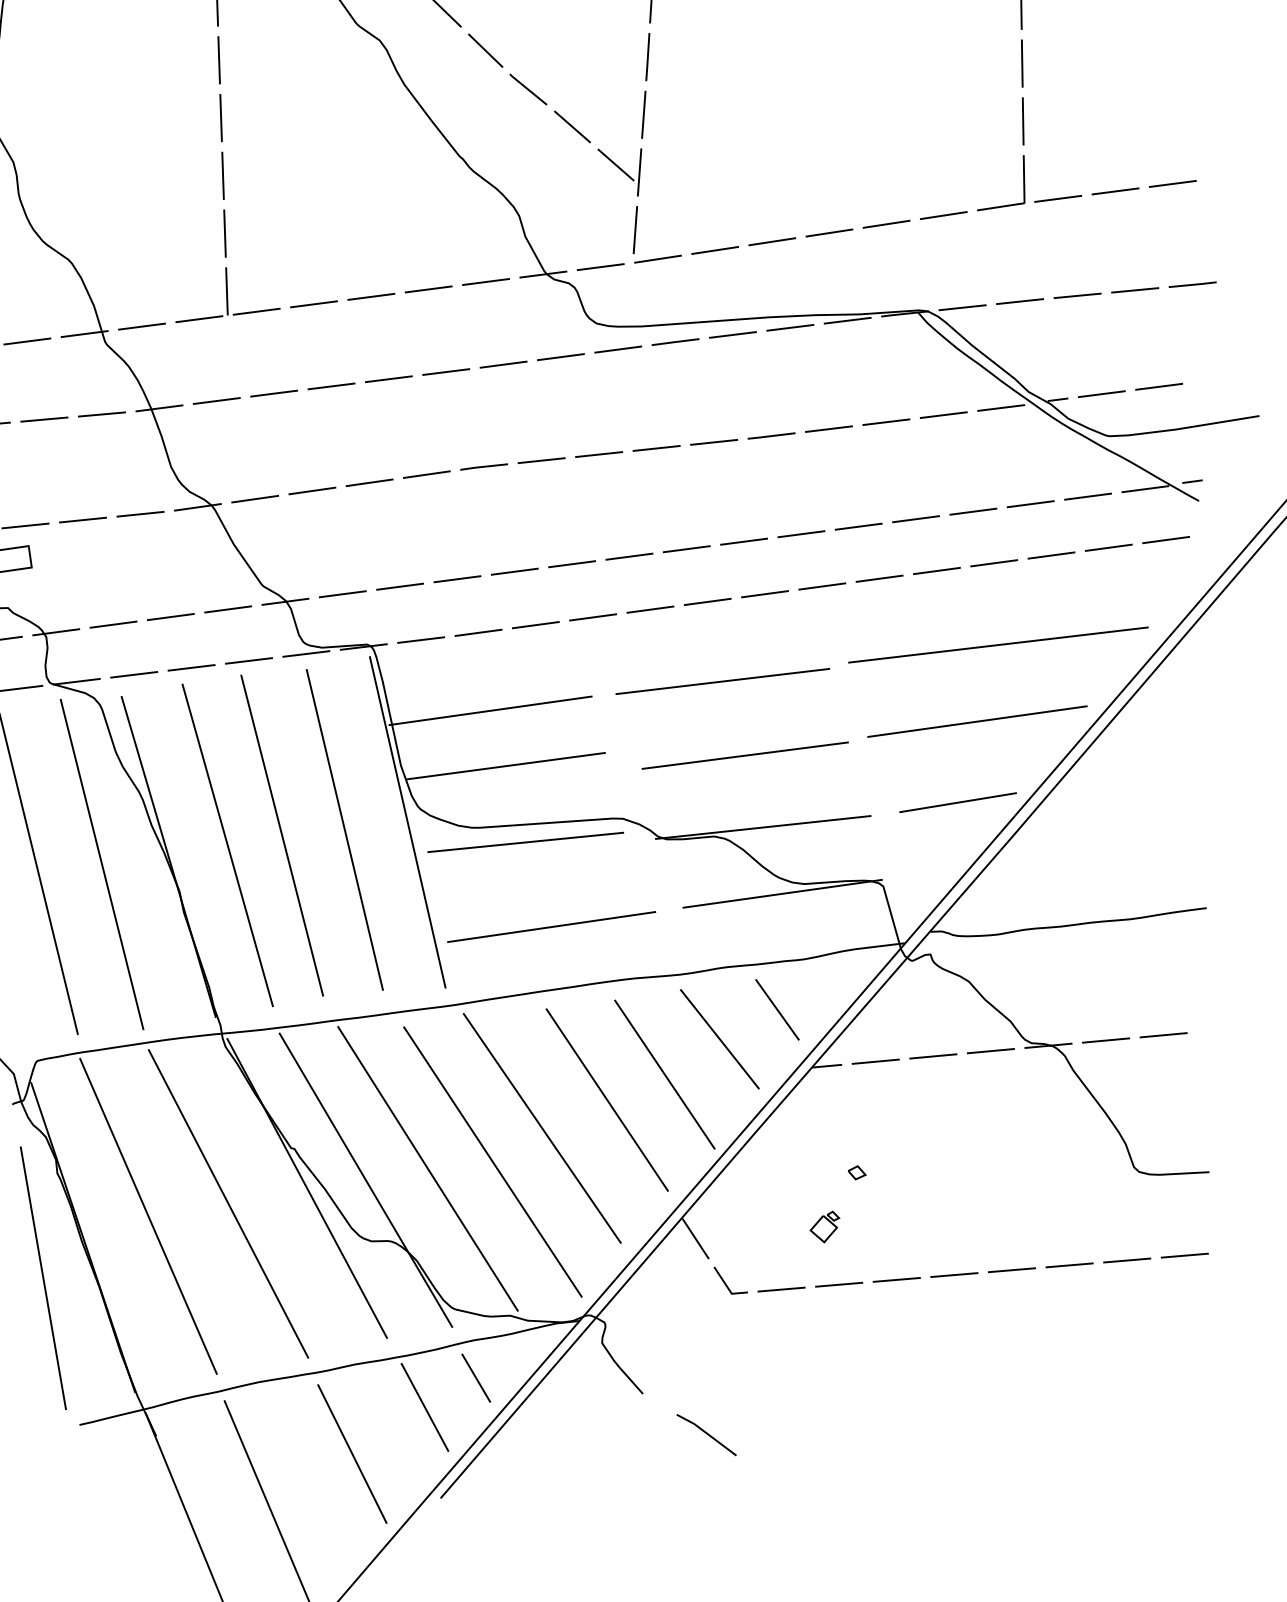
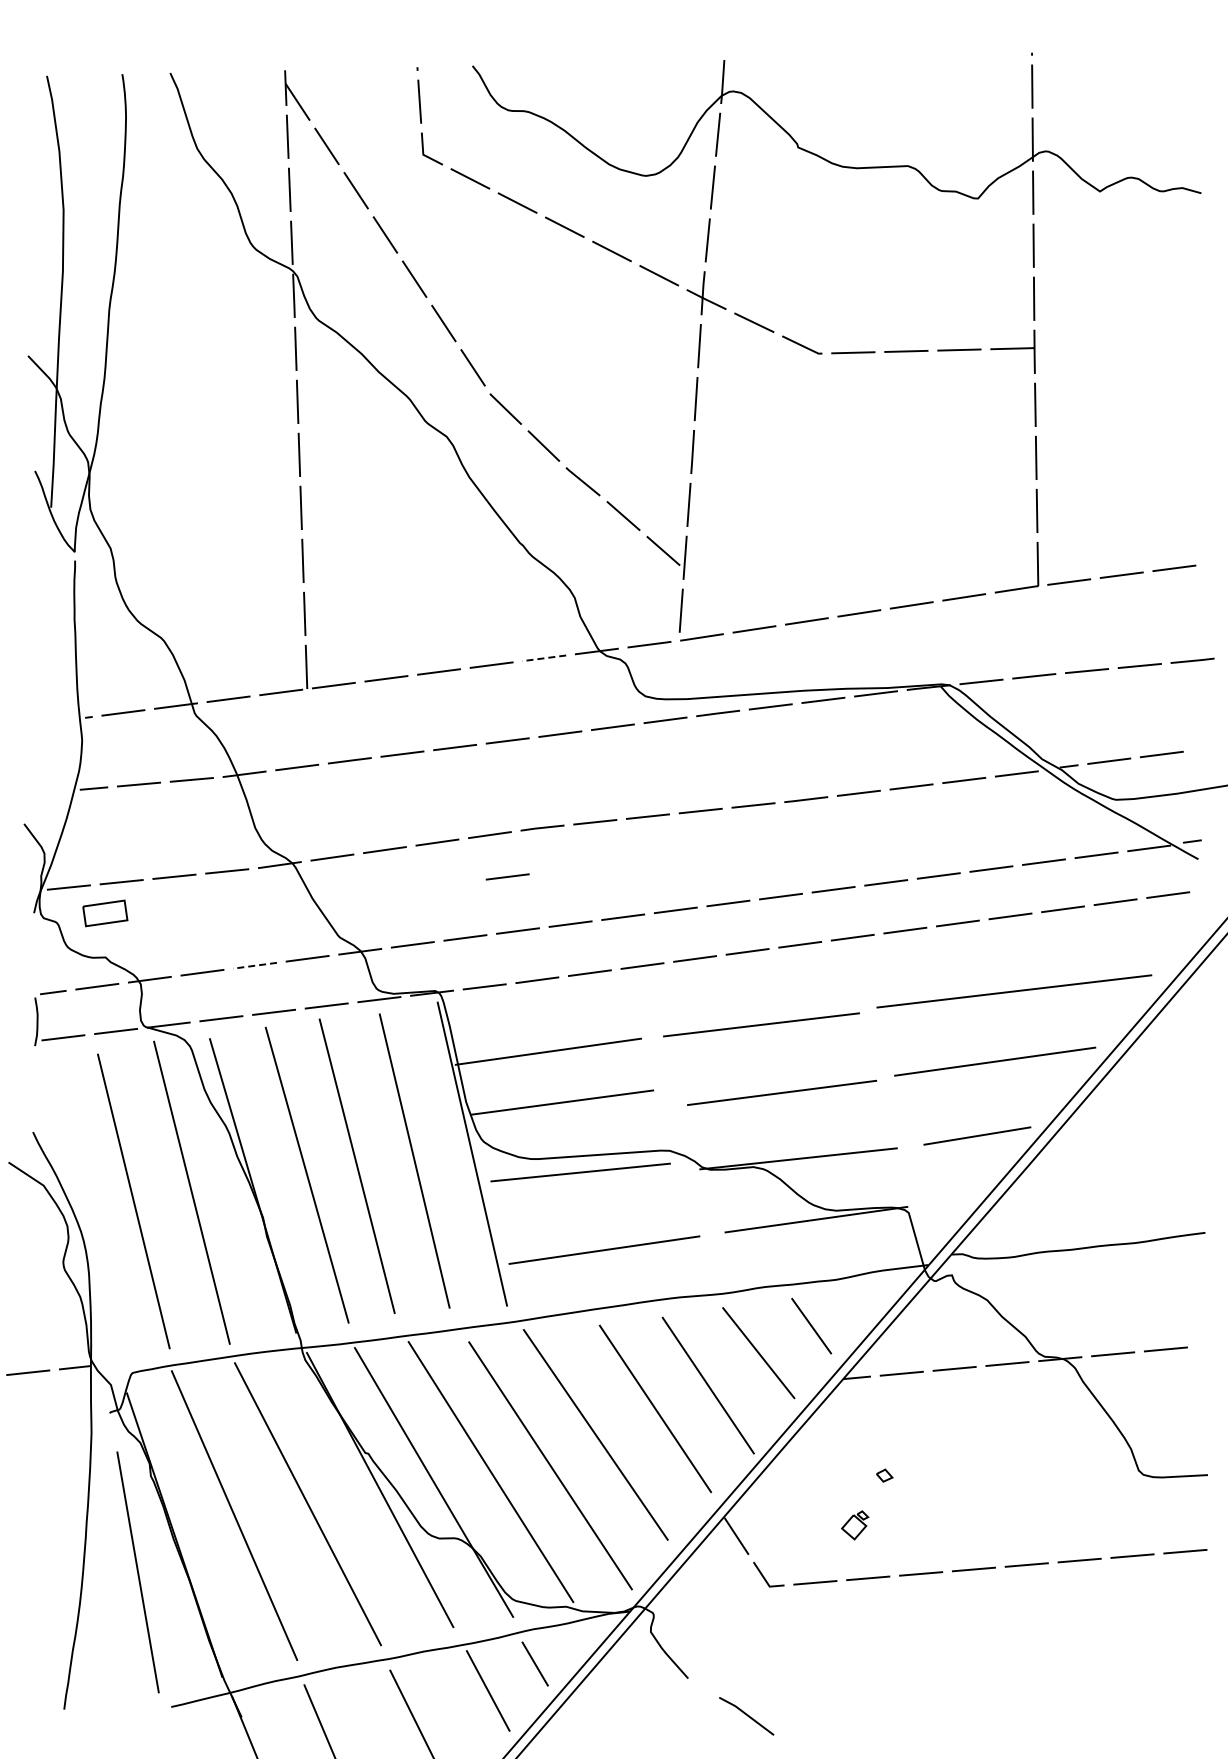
line: (485, 282) -> (543, 658), solid -> dashed
line: (445, 519) -> (507, 876), added
line: (170, 616) -> (254, 965), solid -> dashed

